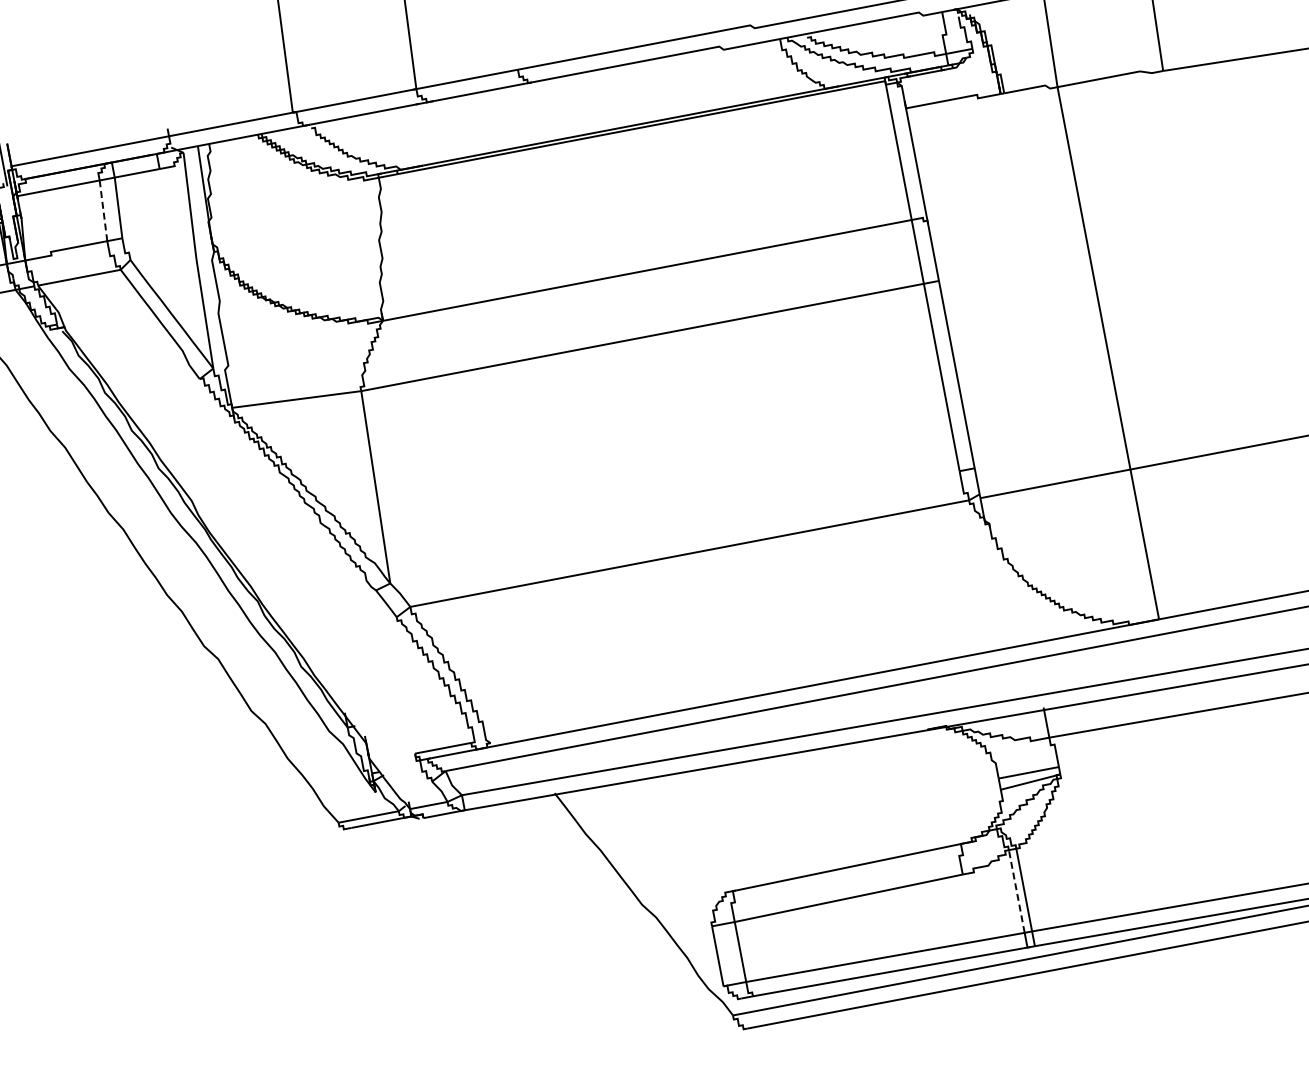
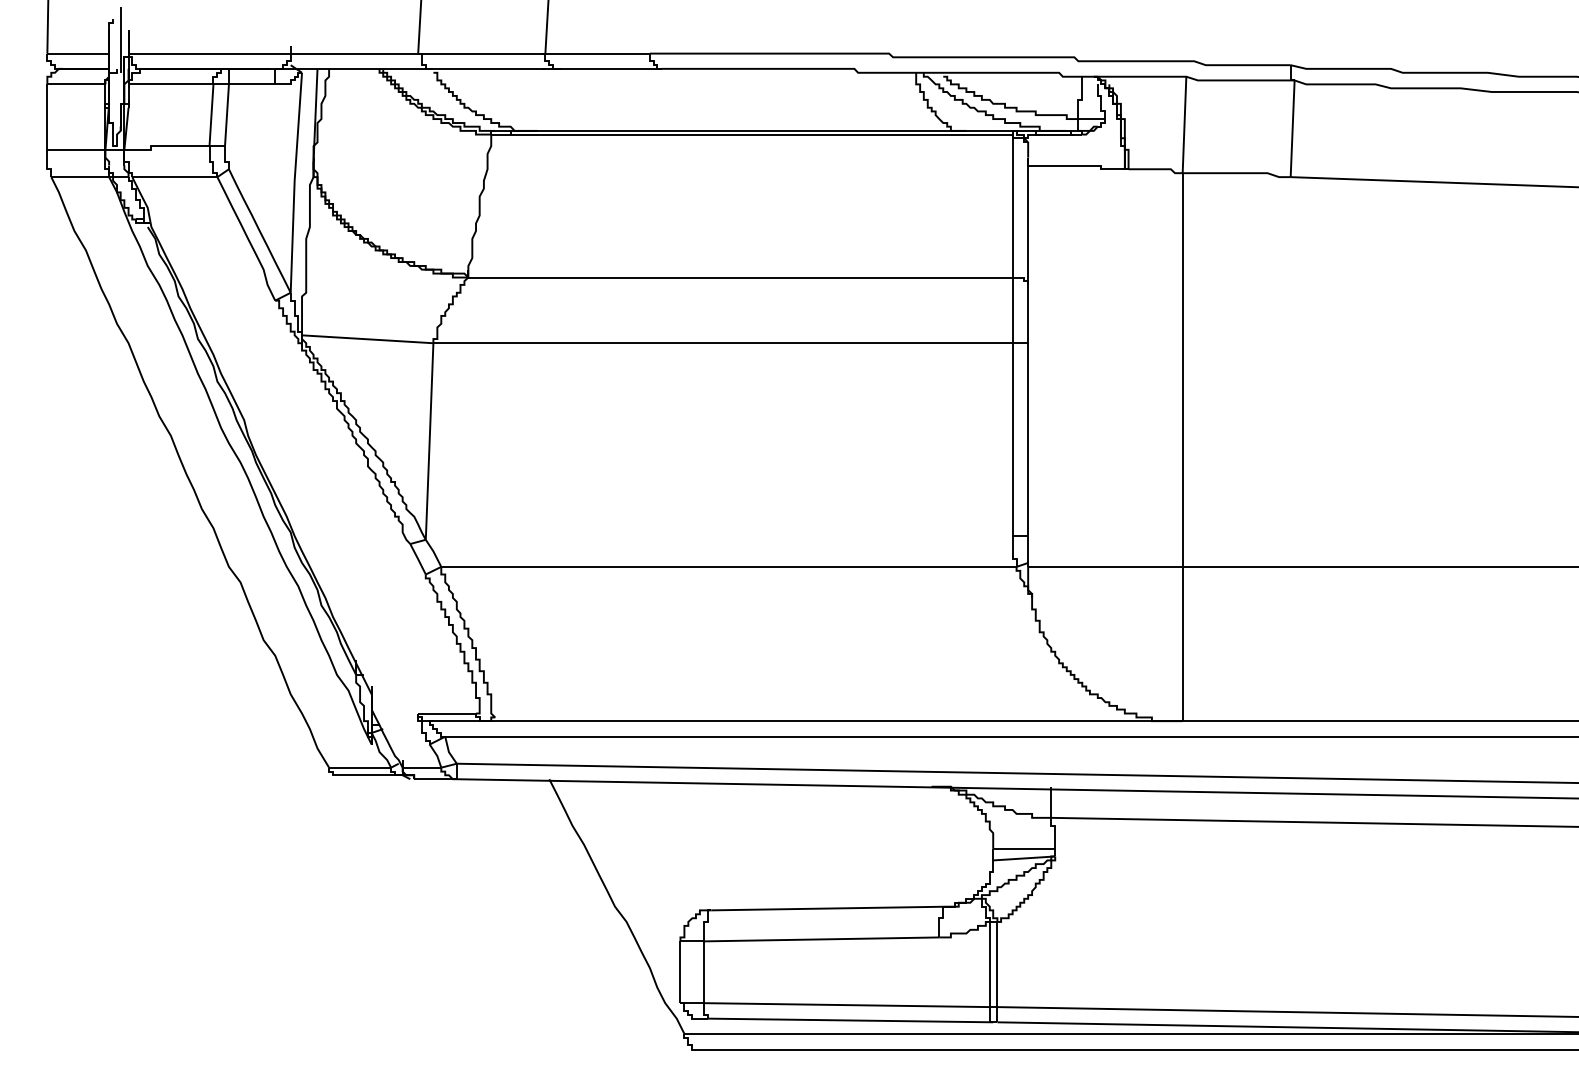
line: (103, 211) -> (211, 115), dashed -> solid
line: (1016, 891) -> (989, 964), dashed -> solid

